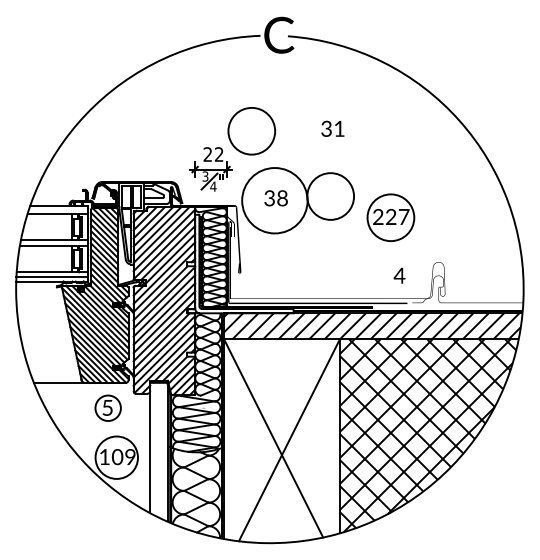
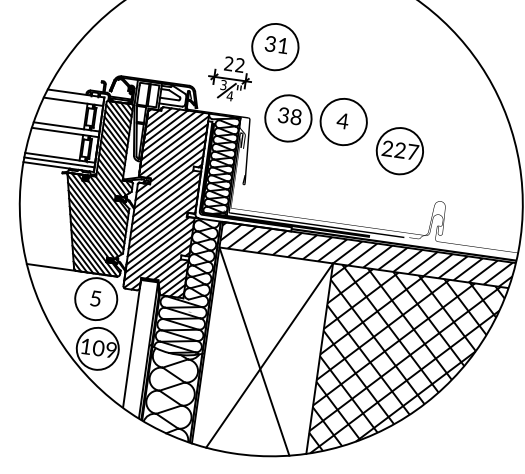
text: (332, 128) -> (276, 44), moved
circle: (274, 200) -> (288, 118), size x0.71
text: (399, 275) -> (342, 120), moved
circle: (108, 408) -> (96, 299), size x1.67

